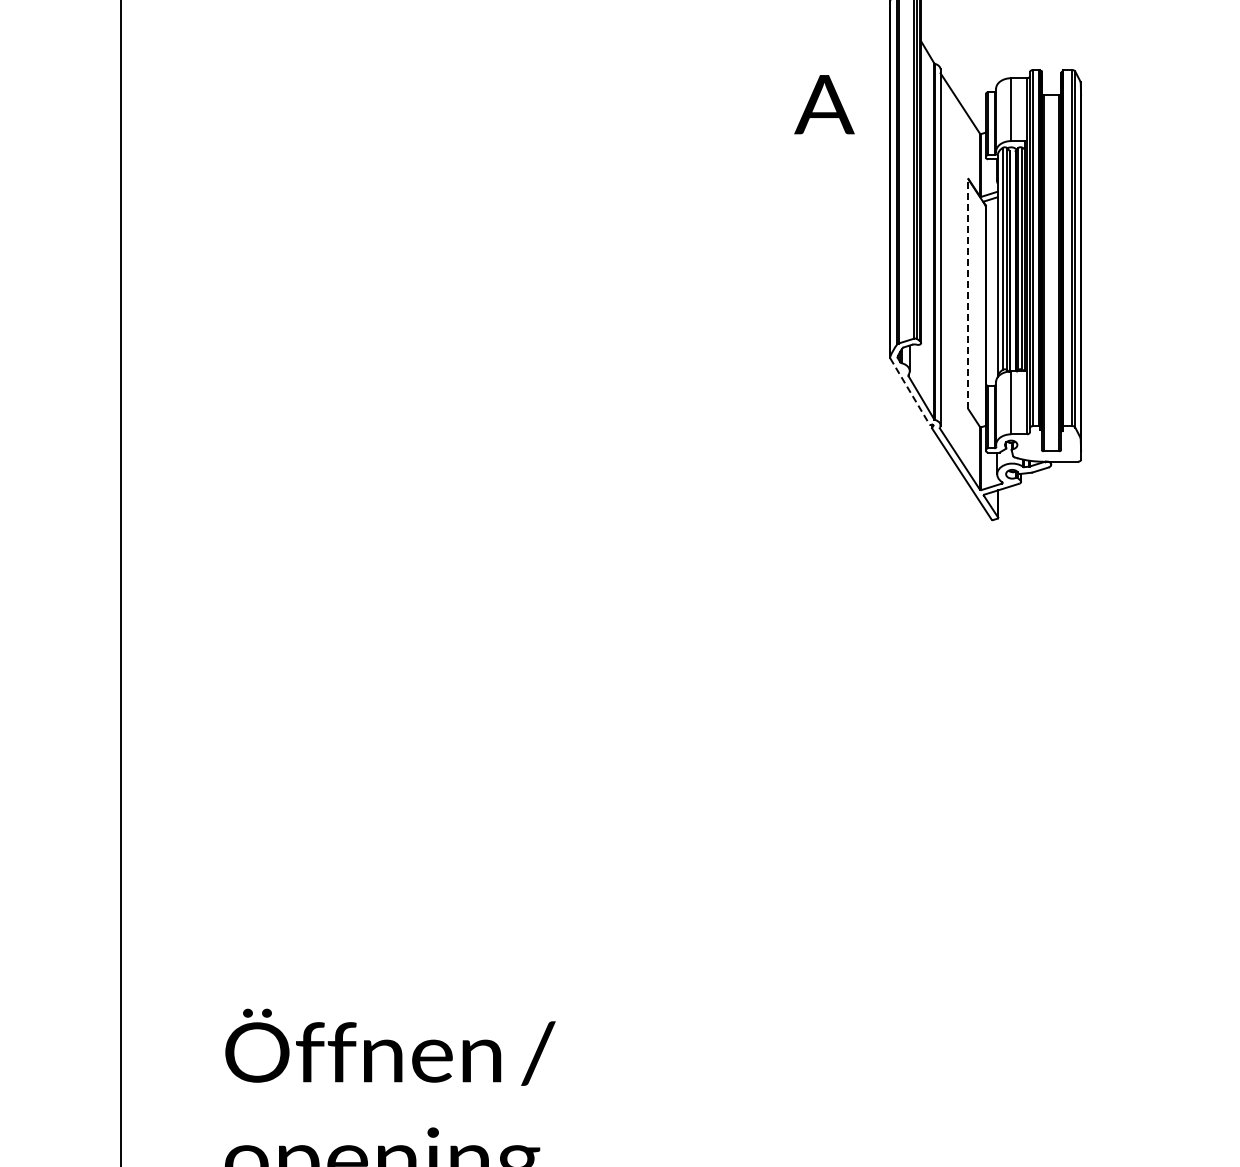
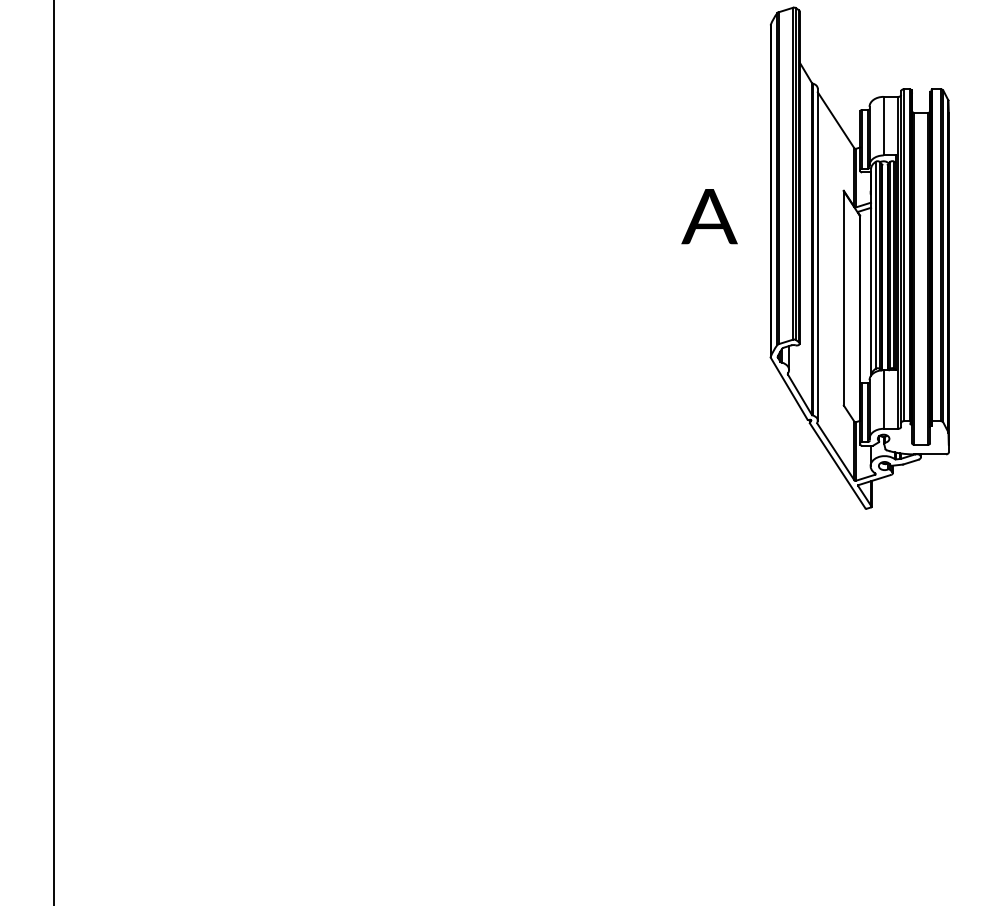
text: (824, 104) -> (709, 216), moved
line: (968, 293) -> (843, 297), dashed -> solid
line: (910, 391) -> (789, 388), dashed -> solid

